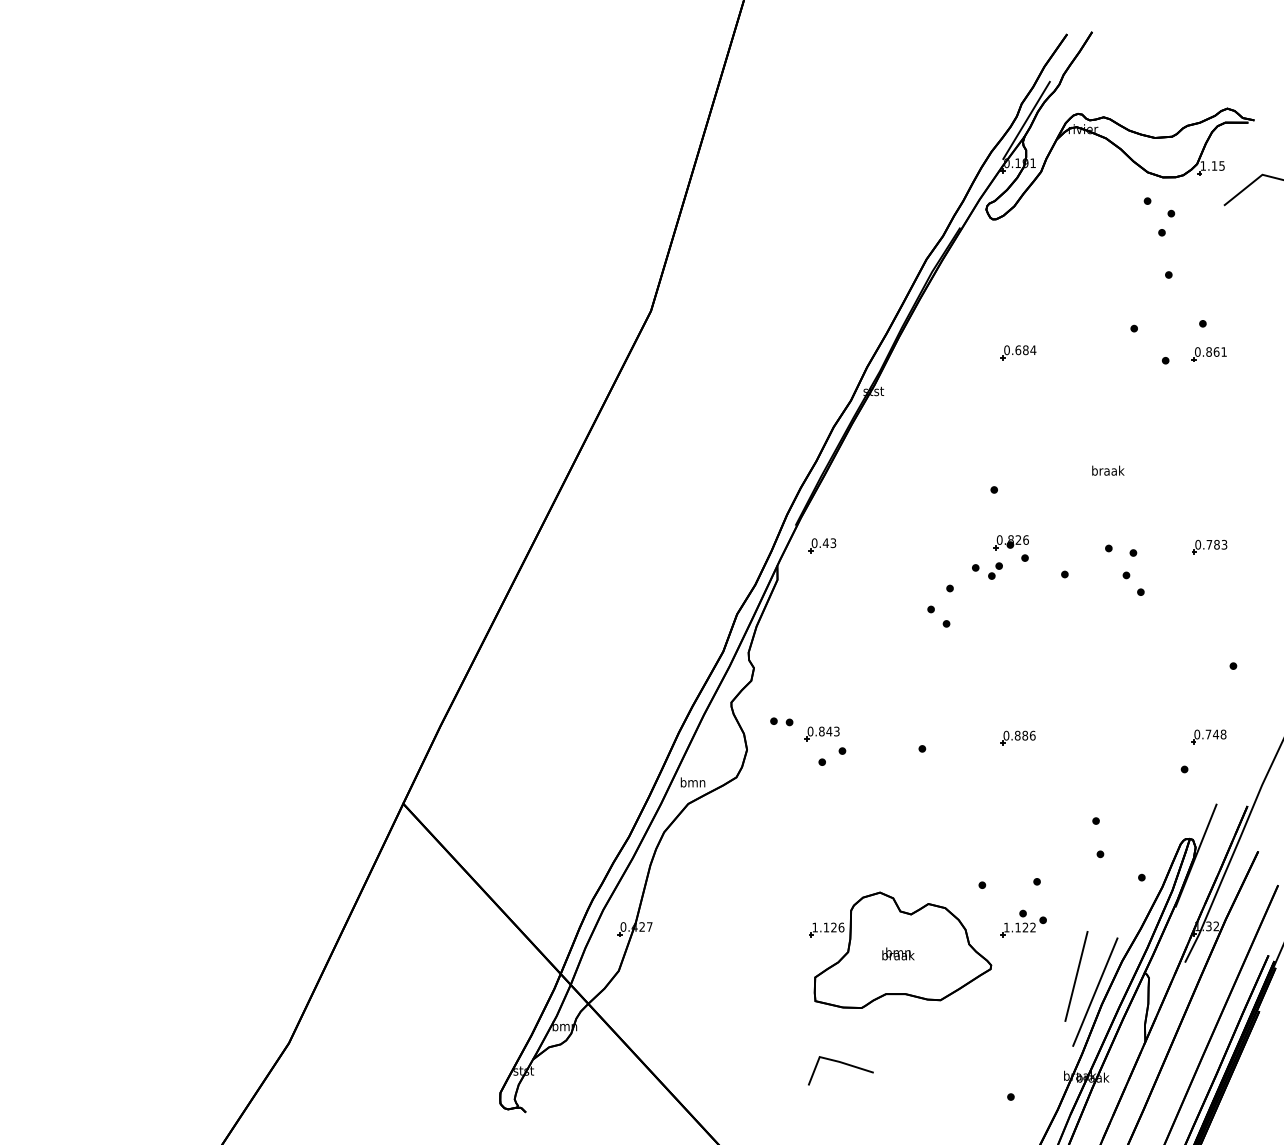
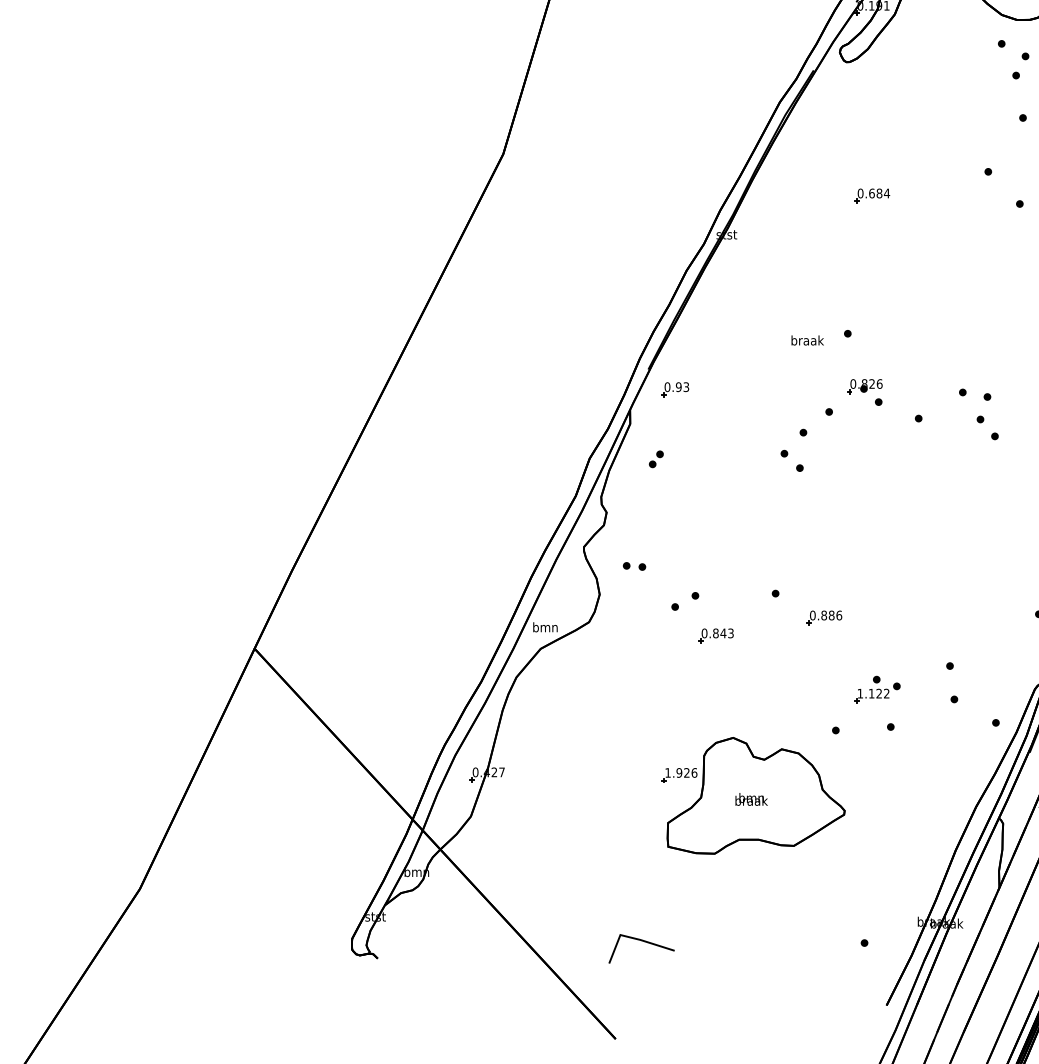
text: (1108, 470) -> (807, 340), moved
text: (825, 543) -> (678, 387), 0.43 -> 0.93
part: (995, 570) -> (656, 458), moved
part: (821, 733) -> (715, 635), moved
part: (1017, 737) -> (823, 617), moved
part: (1023, 923) -> (877, 689), moved
text: (826, 927) -> (679, 772), 1.126 -> 1.926
line: (1076, 975) -> (930, 821), removed
line: (1095, 991) -> (949, 837), removed
line: (843, 1064) -> (644, 942), moved

